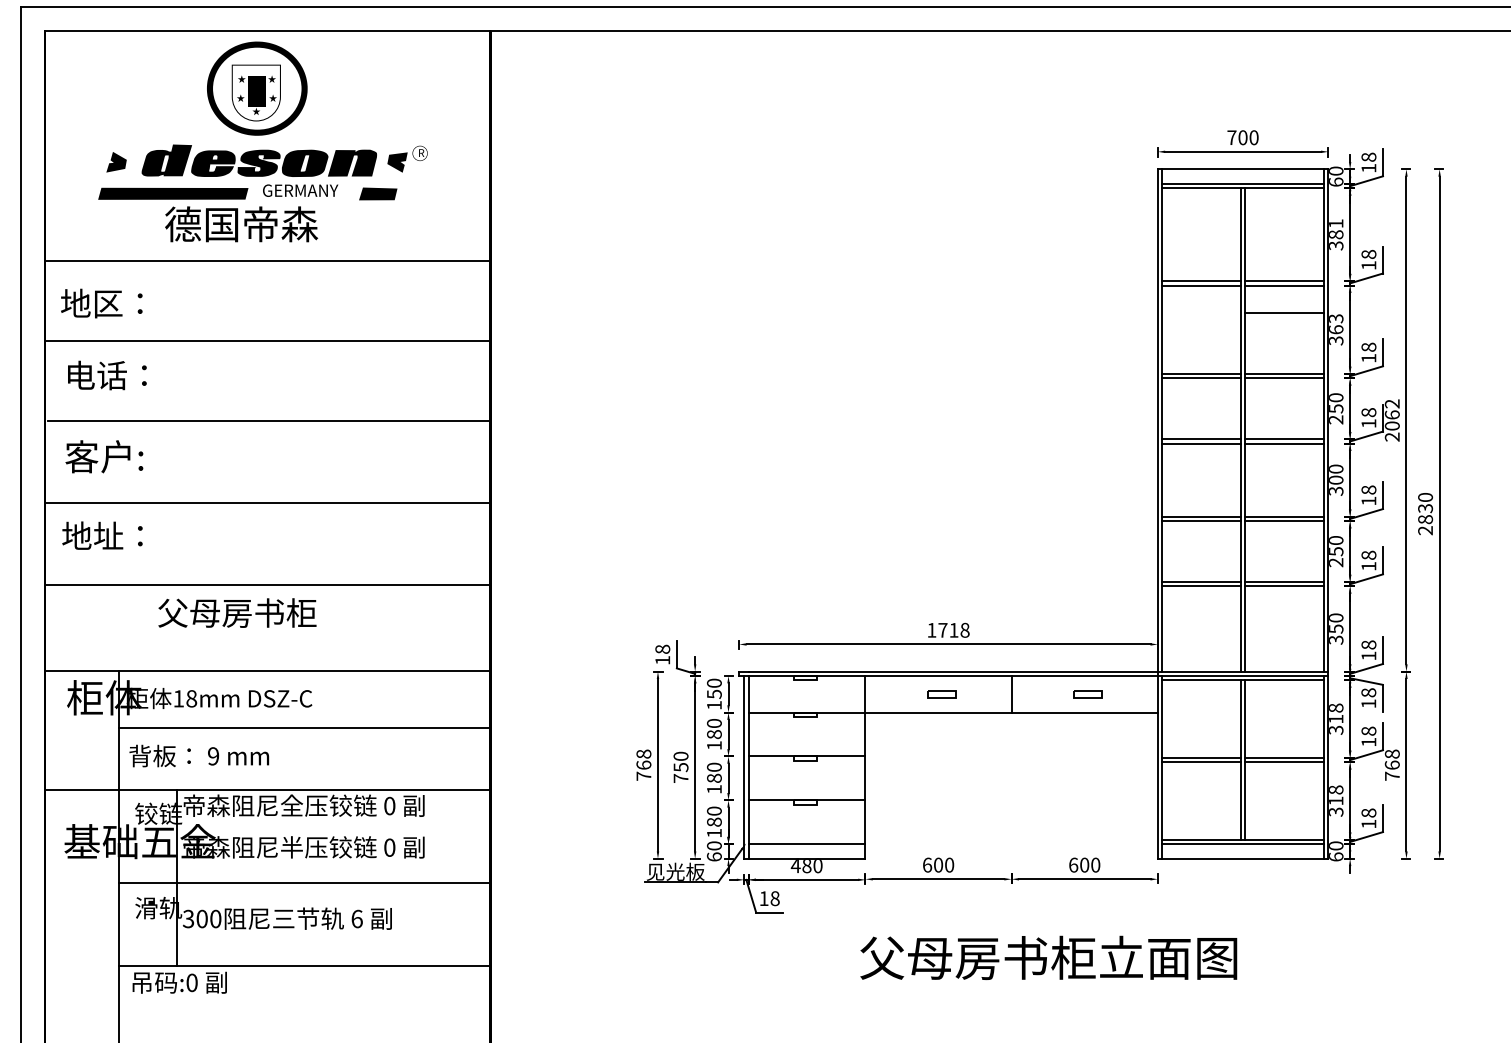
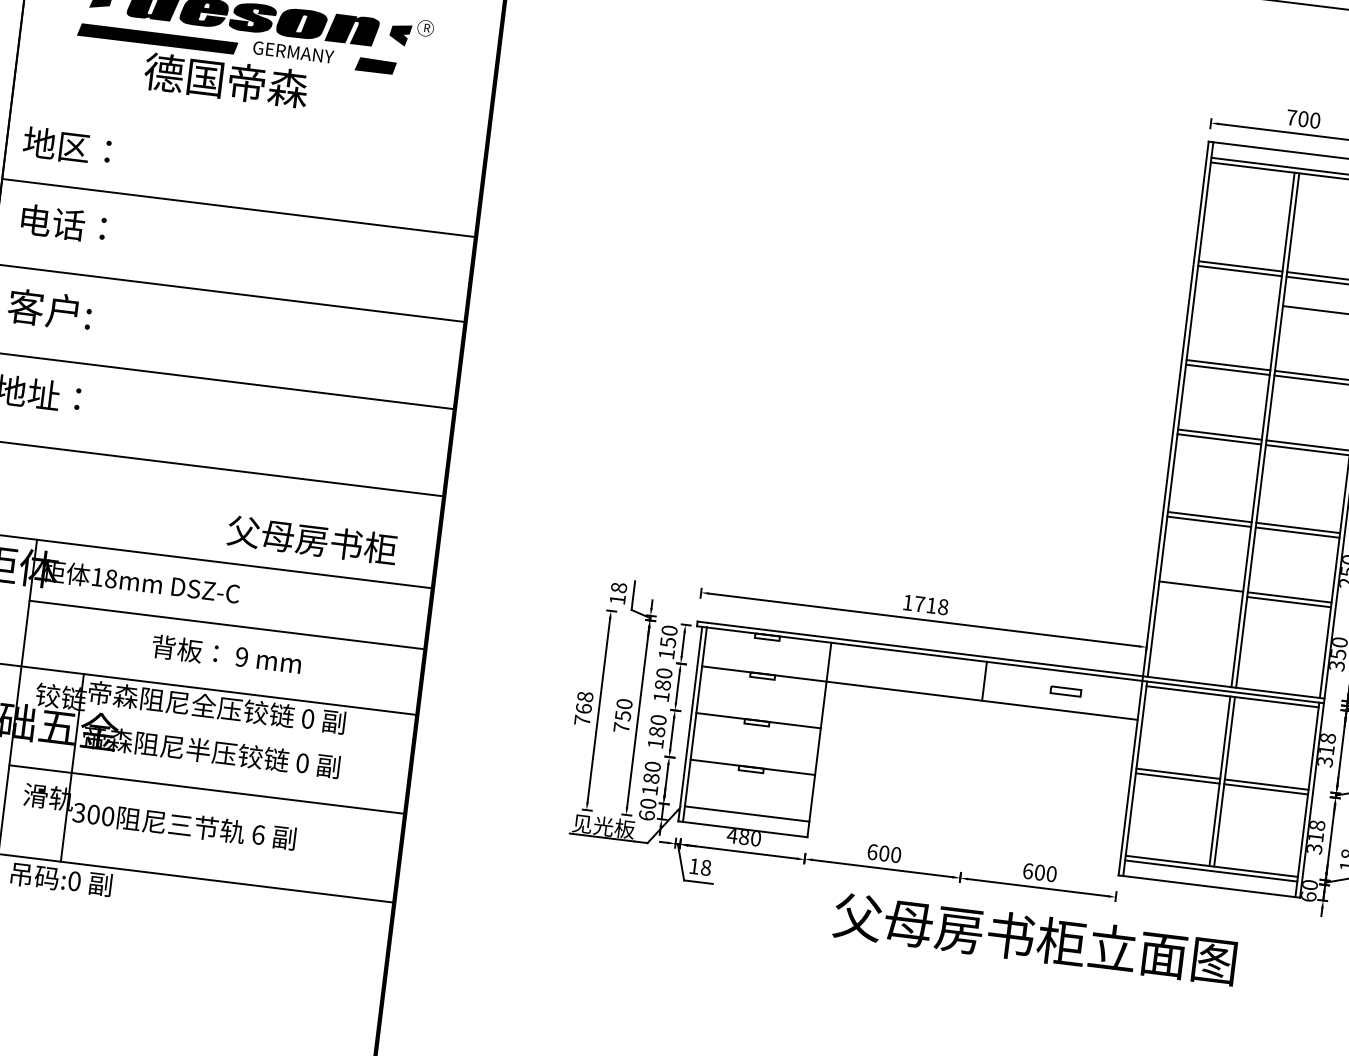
line: (267, 260) -> (249, 122), removed
line: (1201, 586) -> (1200, 591), removed
text: (237, 612) -> (312, 539), moved
part: (941, 694) -> (909, 672), removed
text: (199, 755) -> (227, 654), moved
text: (1048, 957) -> (1034, 938), moved

